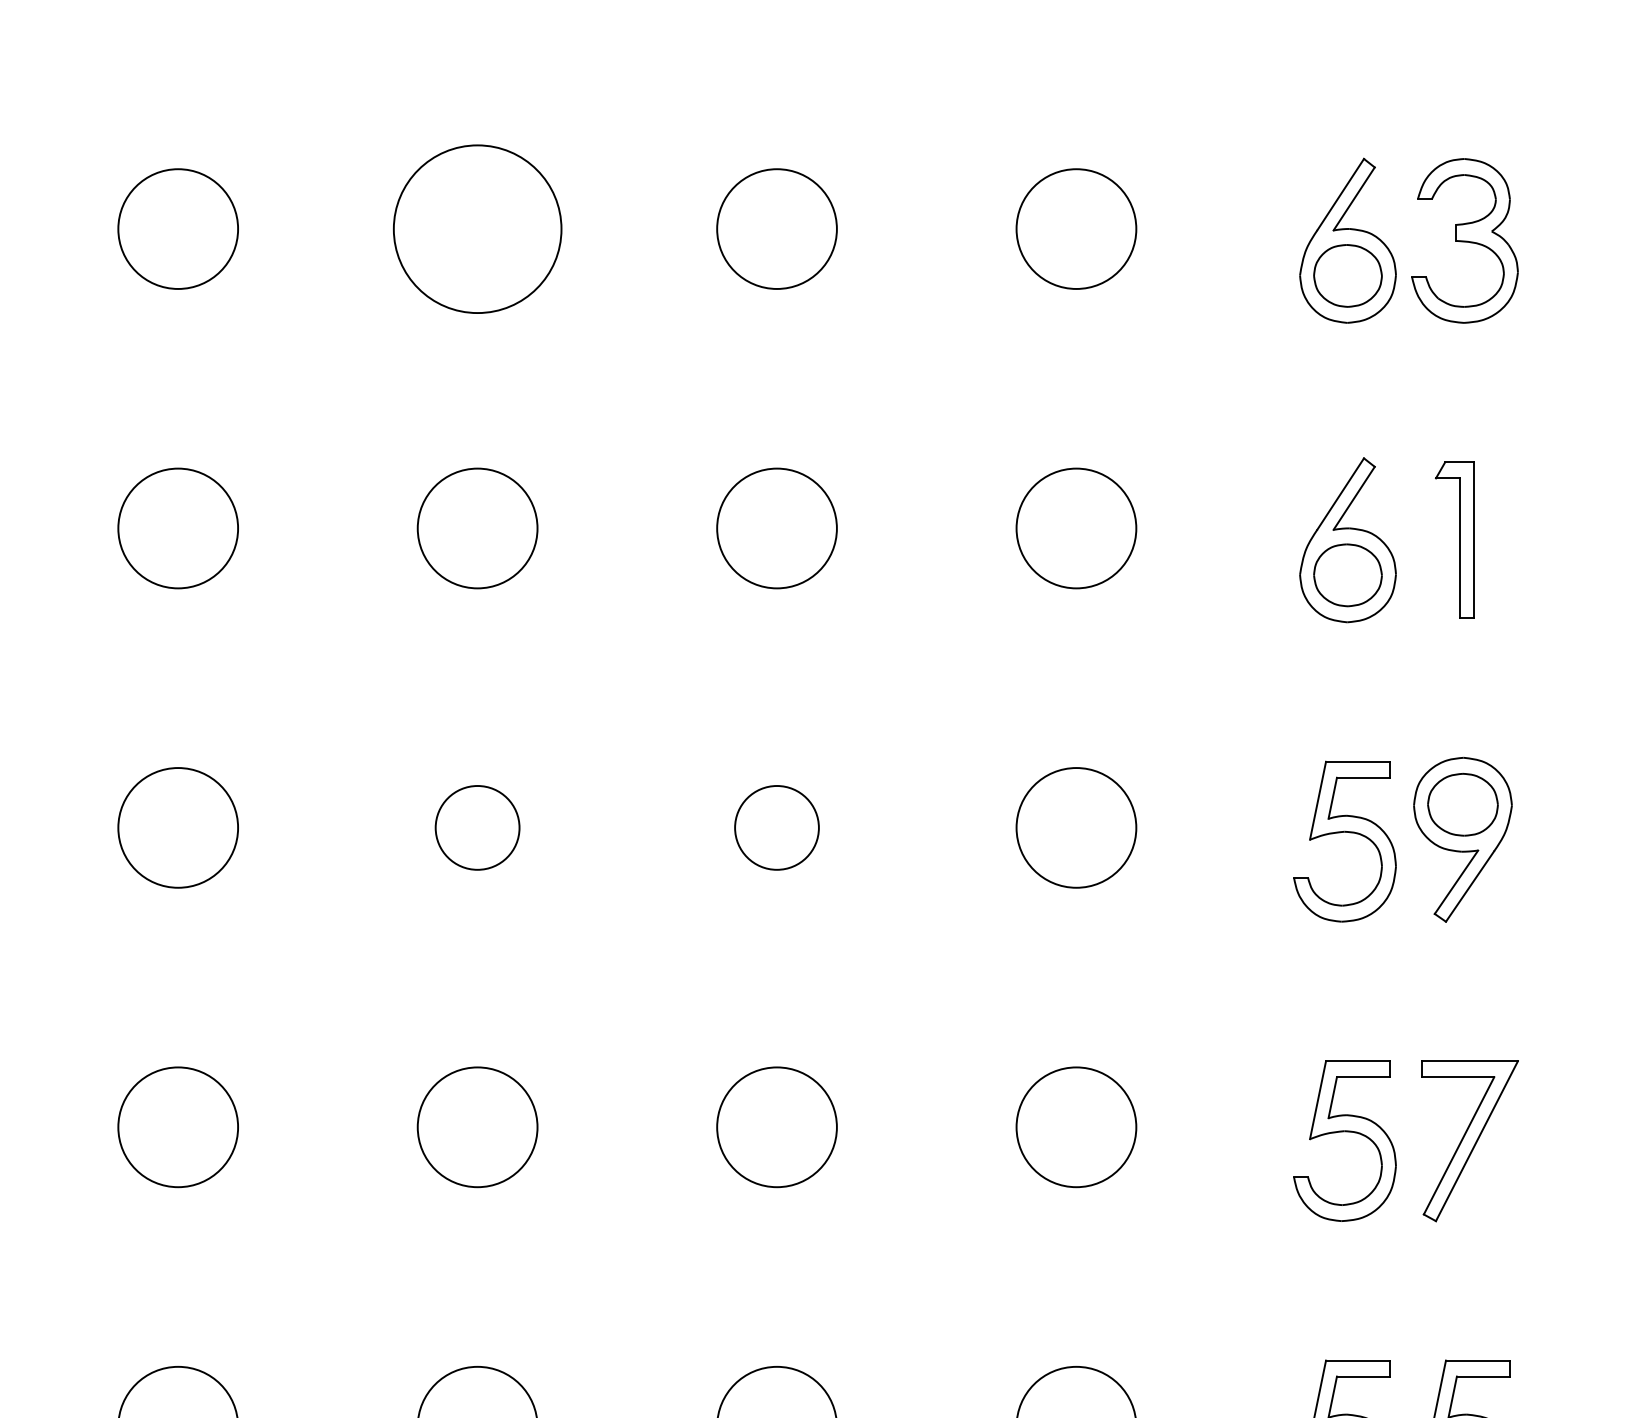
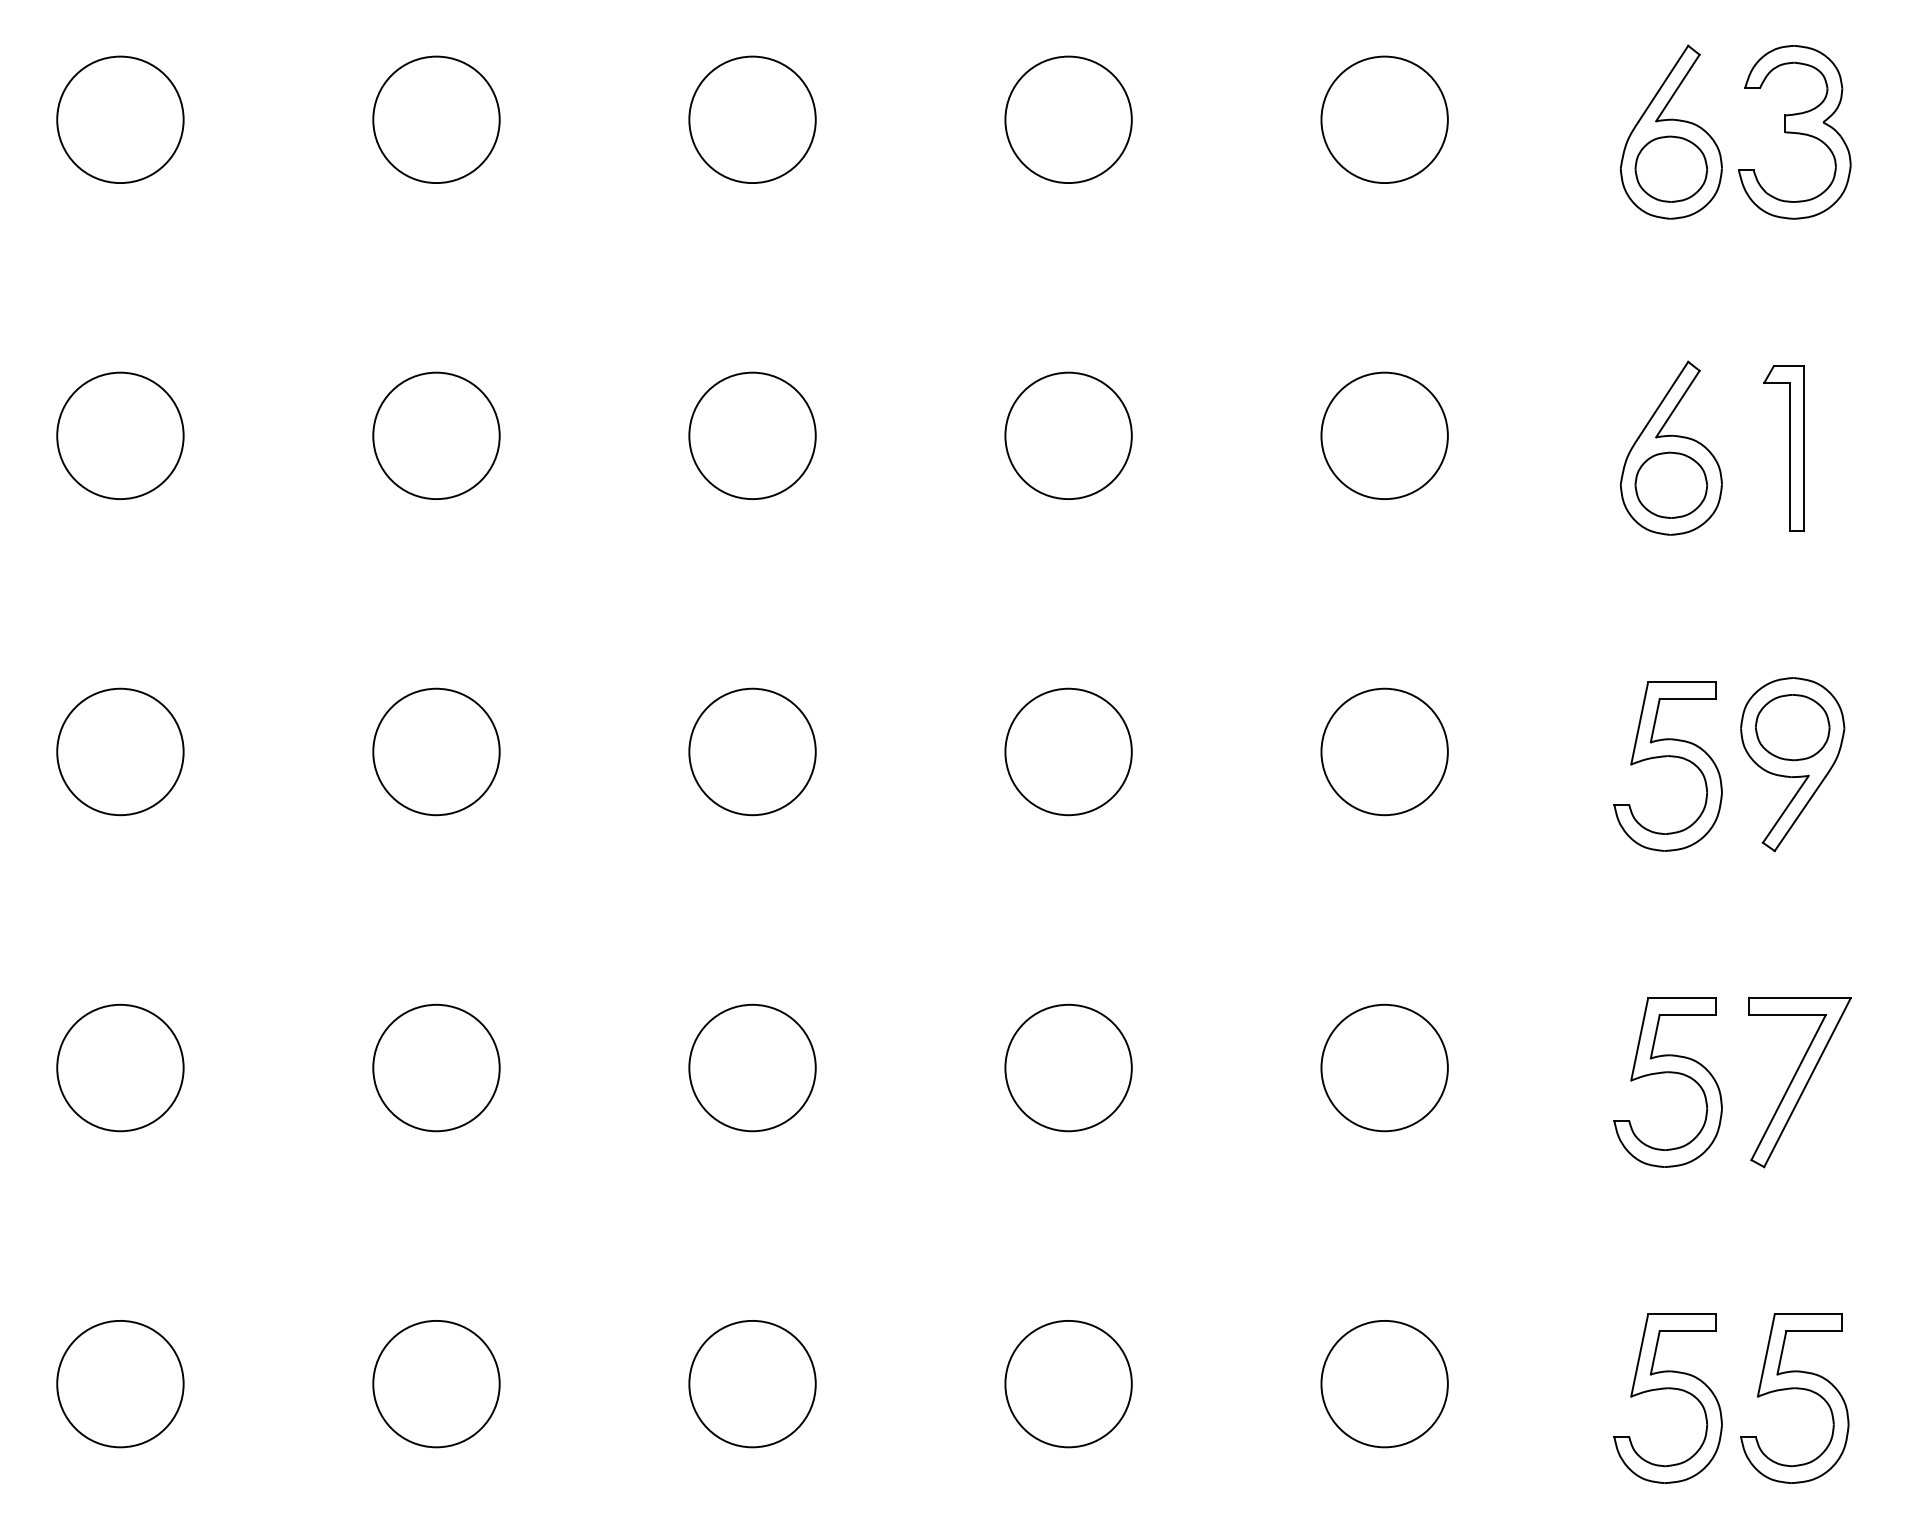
circle: (477, 228) -> (752, 119), size x0.71
circle: (477, 827) -> (752, 751), size x1.43
circle: (776, 827) -> (1068, 751), size x1.43

